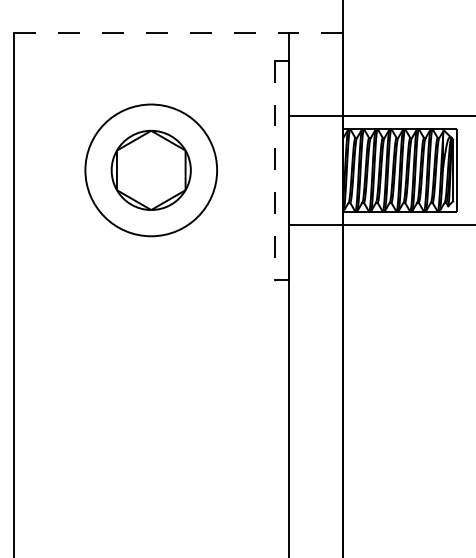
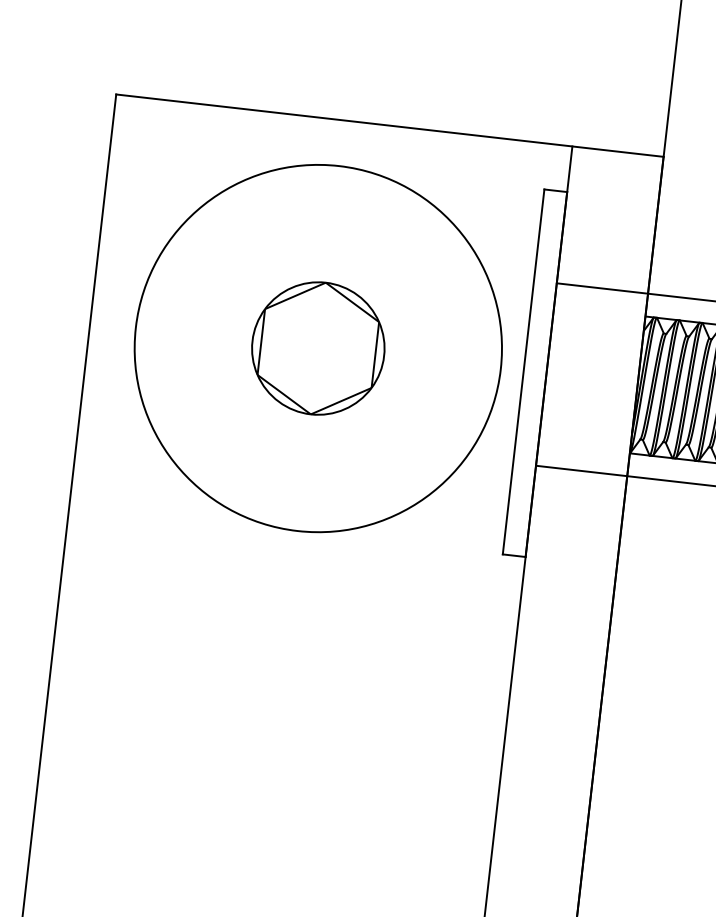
line: (178, 33) -> (389, 126), dashed -> solid
circle: (151, 170) -> (318, 348), size x1.67
line: (274, 170) -> (523, 372), dashed -> solid

